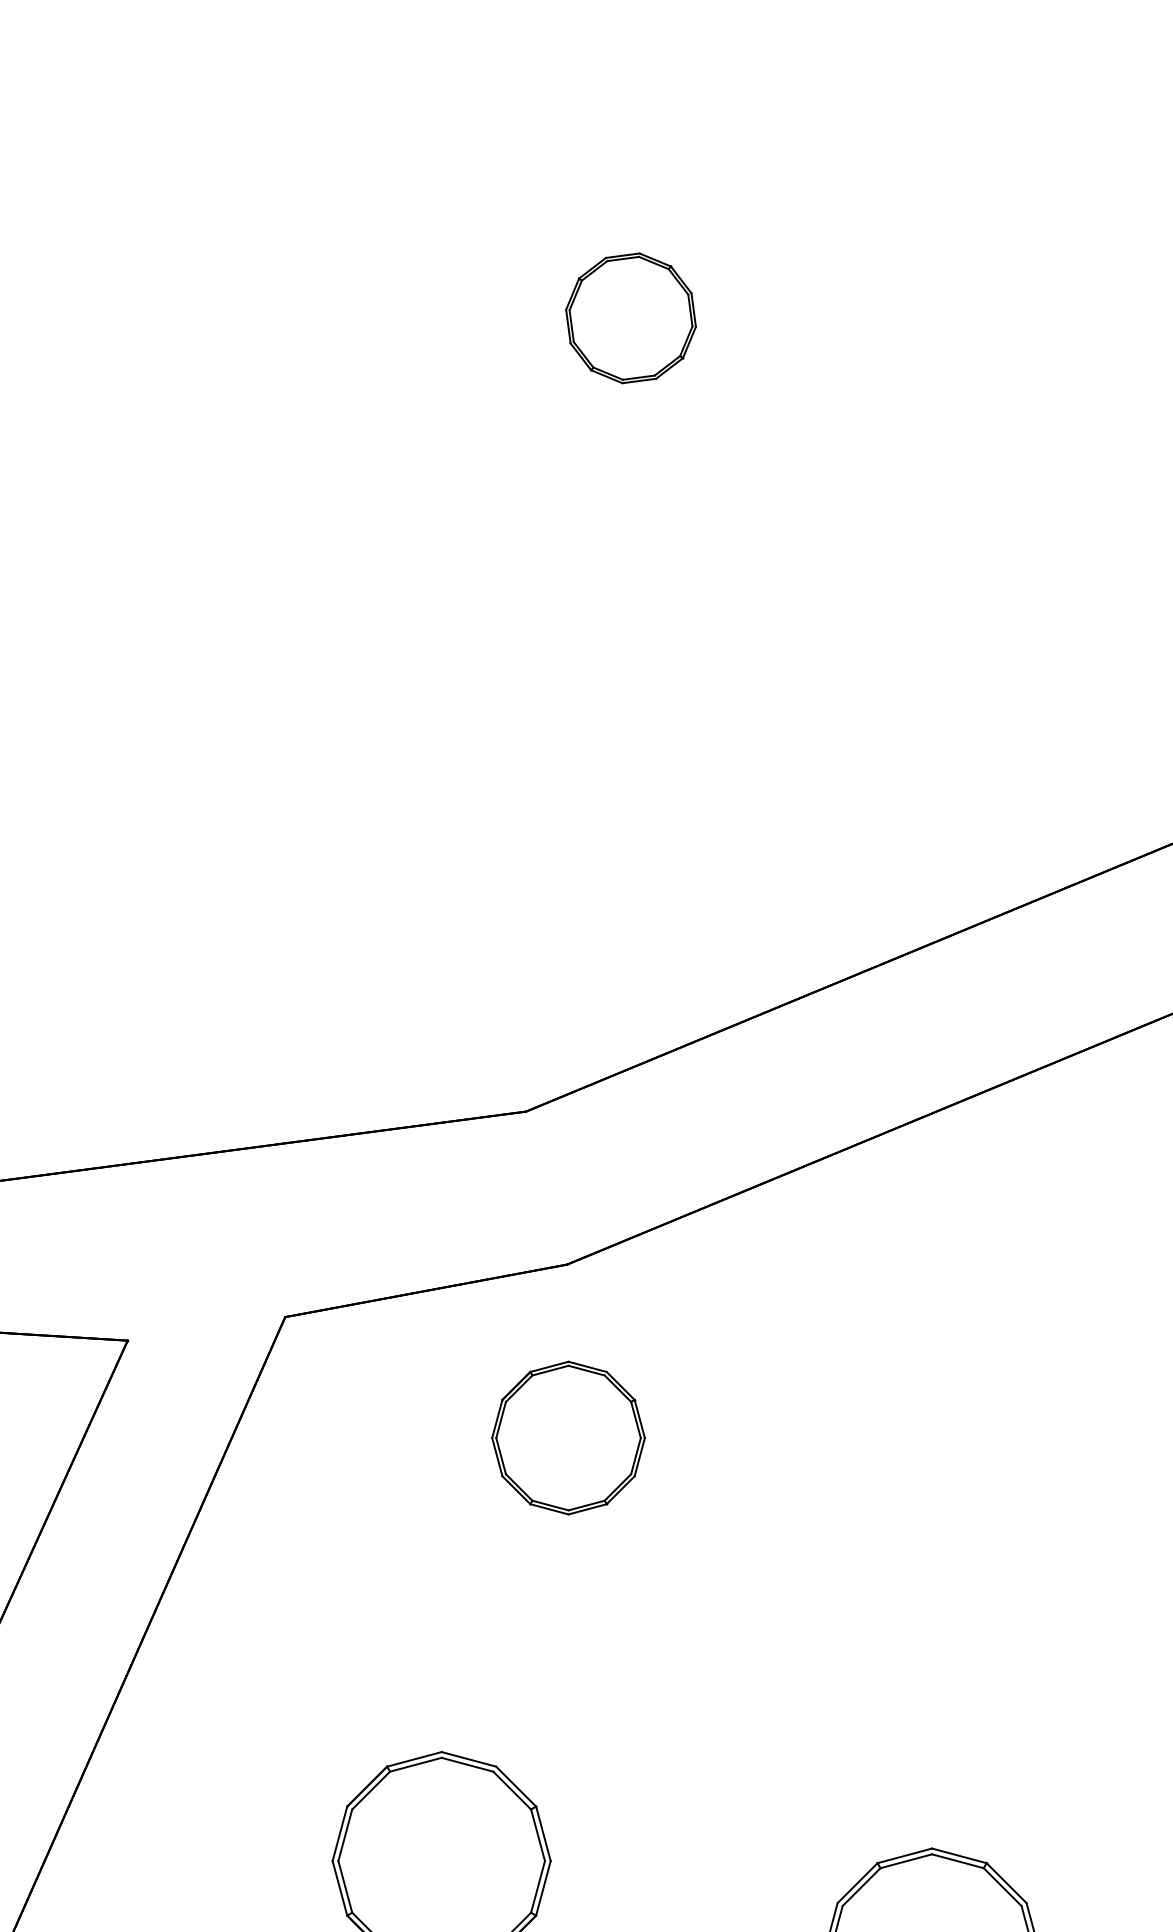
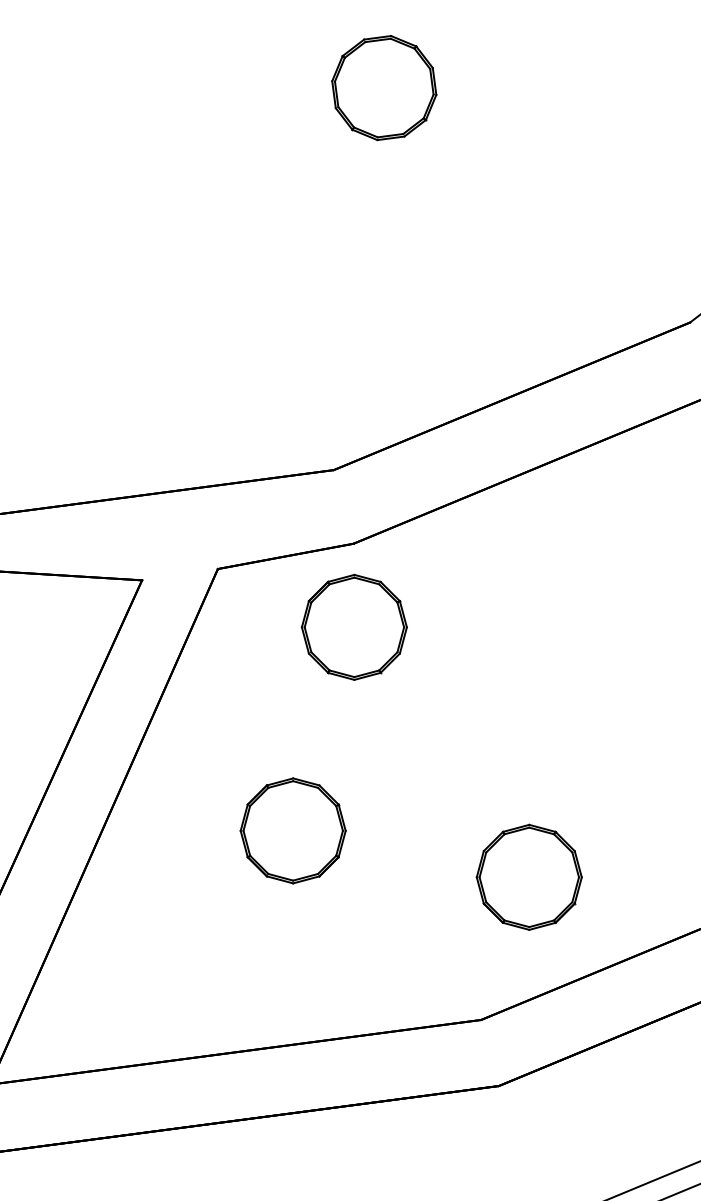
part: (631, 318) -> (384, 88), size x1.67
part: (566, 1436) -> (353, 626), size x1.43

